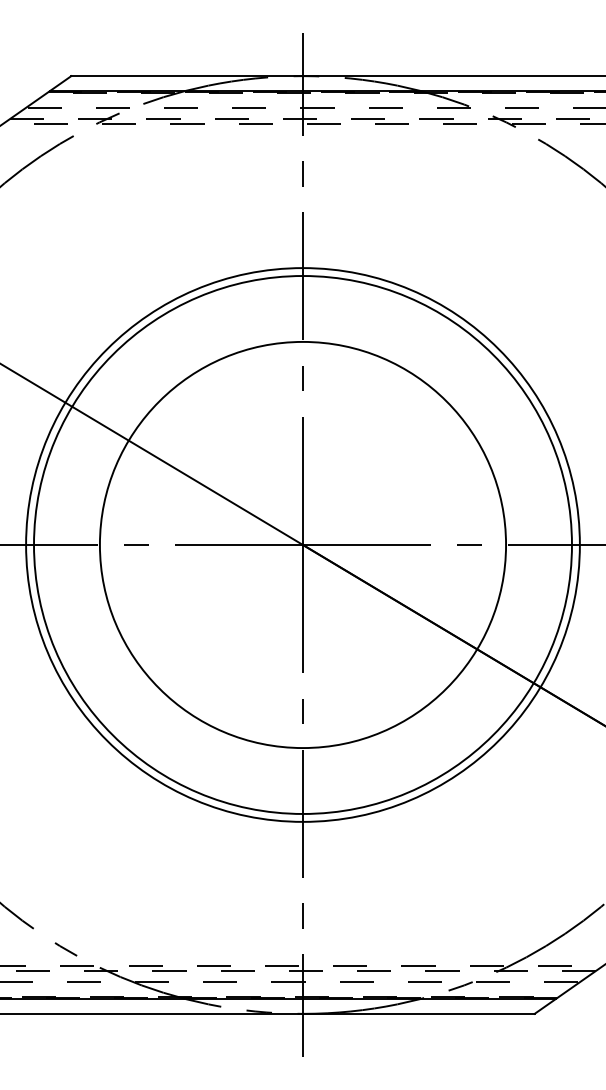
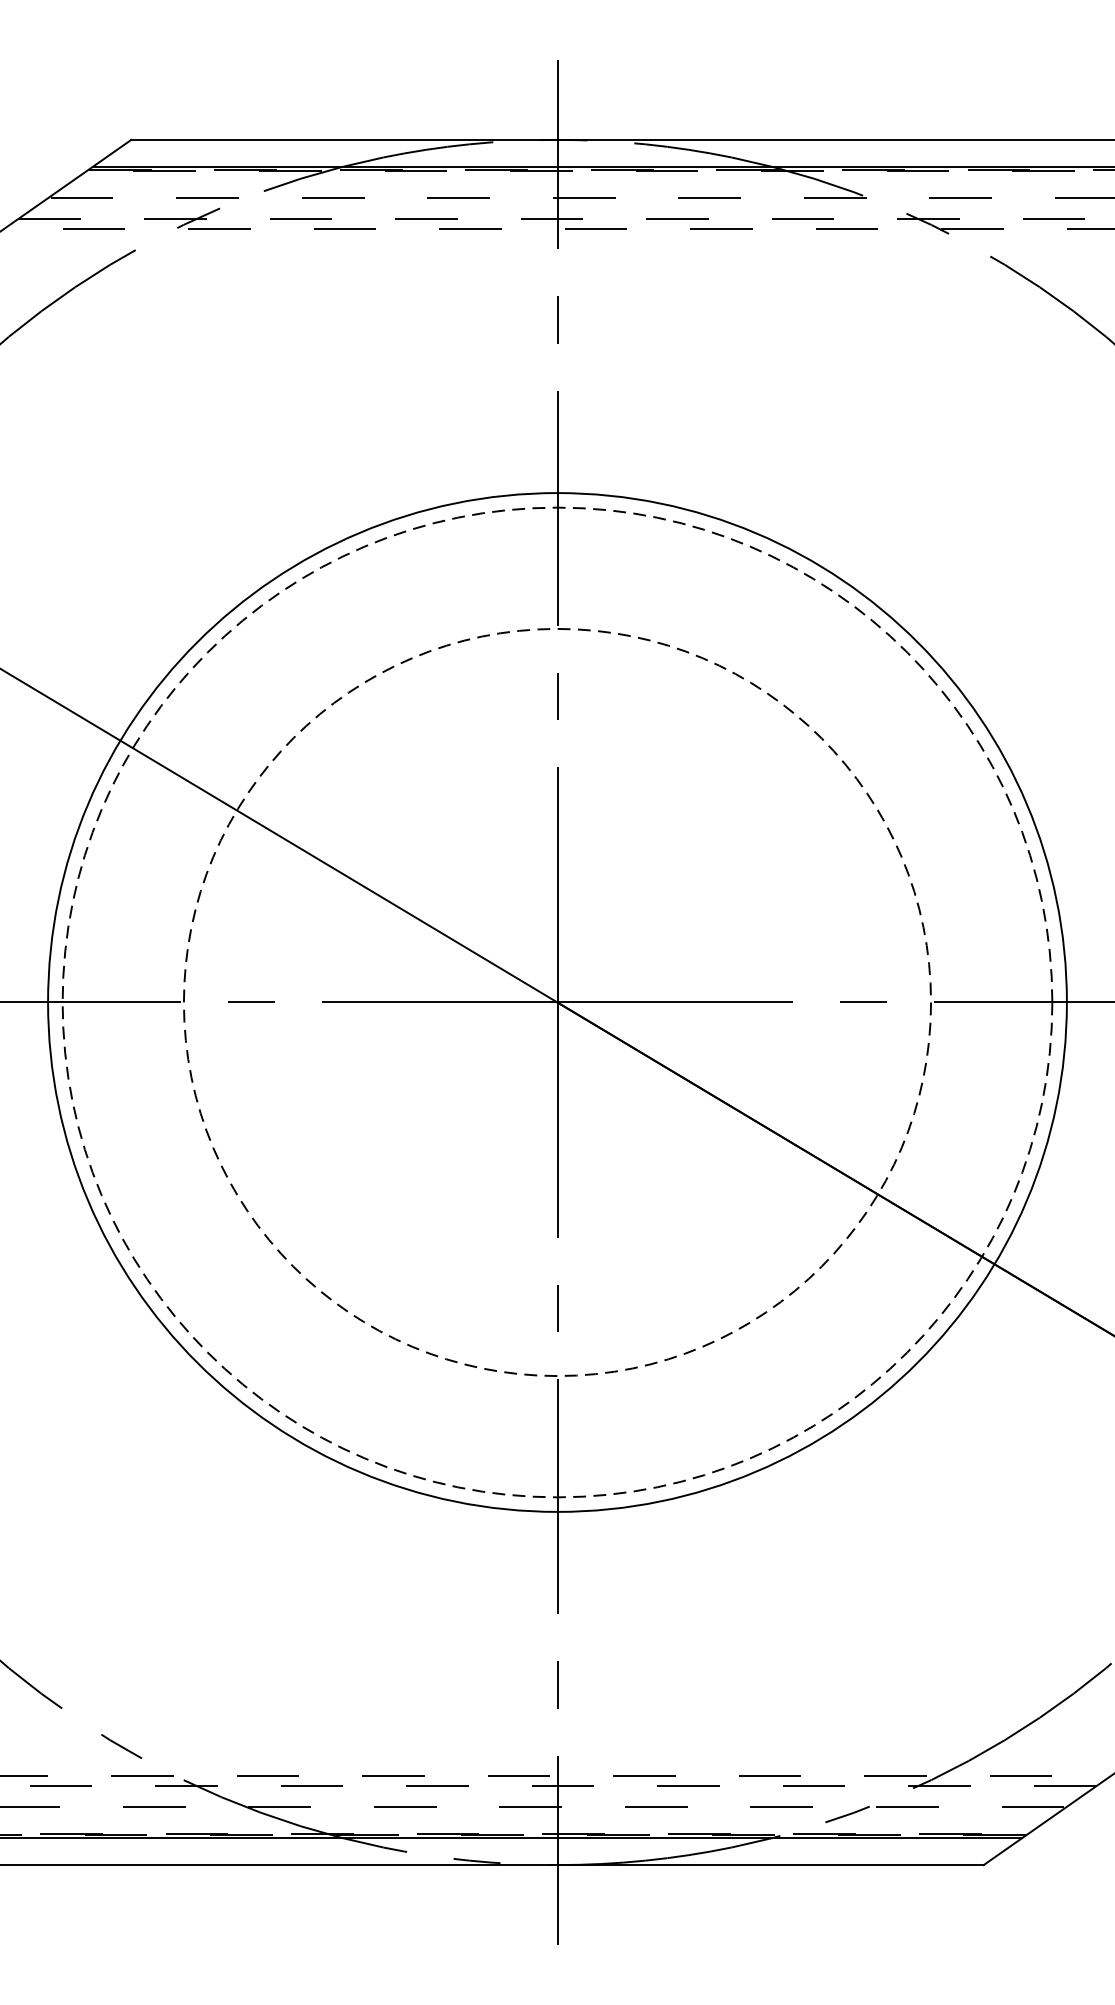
circle: (302, 544) -> (556, 1001), solid -> dashed
circle: (302, 544) -> (556, 1001), solid -> dashed

